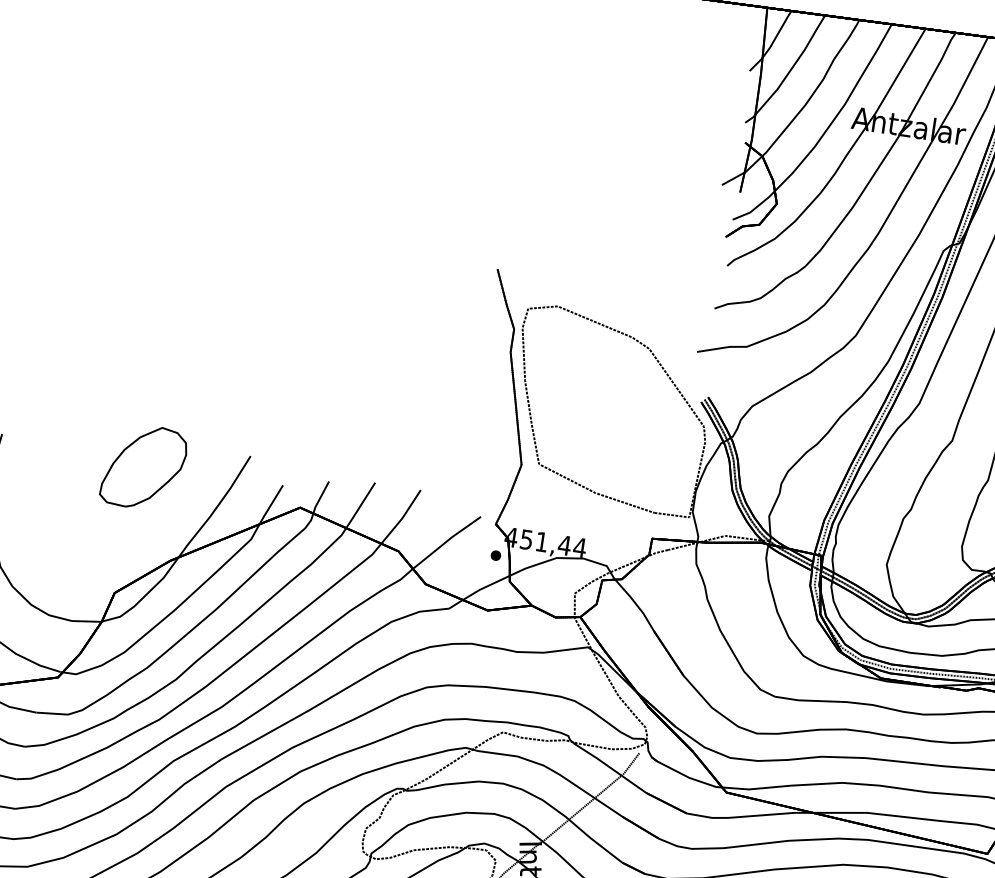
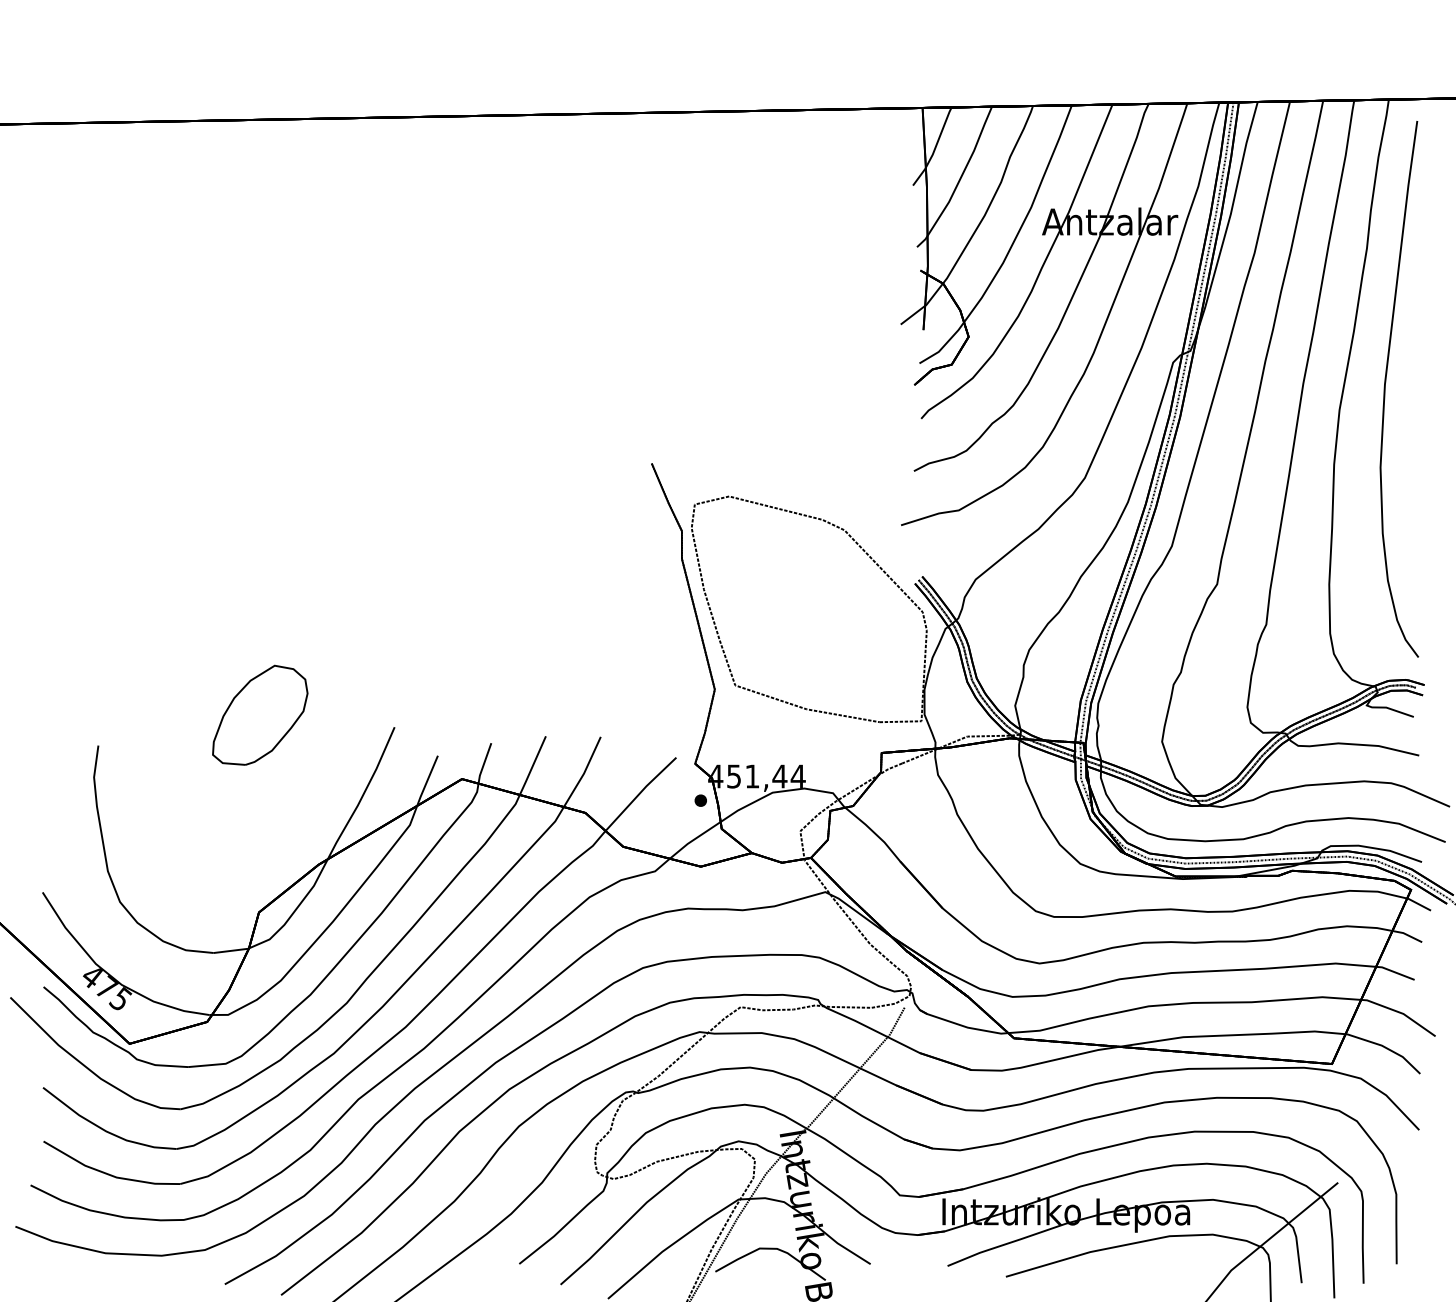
part: (144, 466) -> (260, 714), moved

